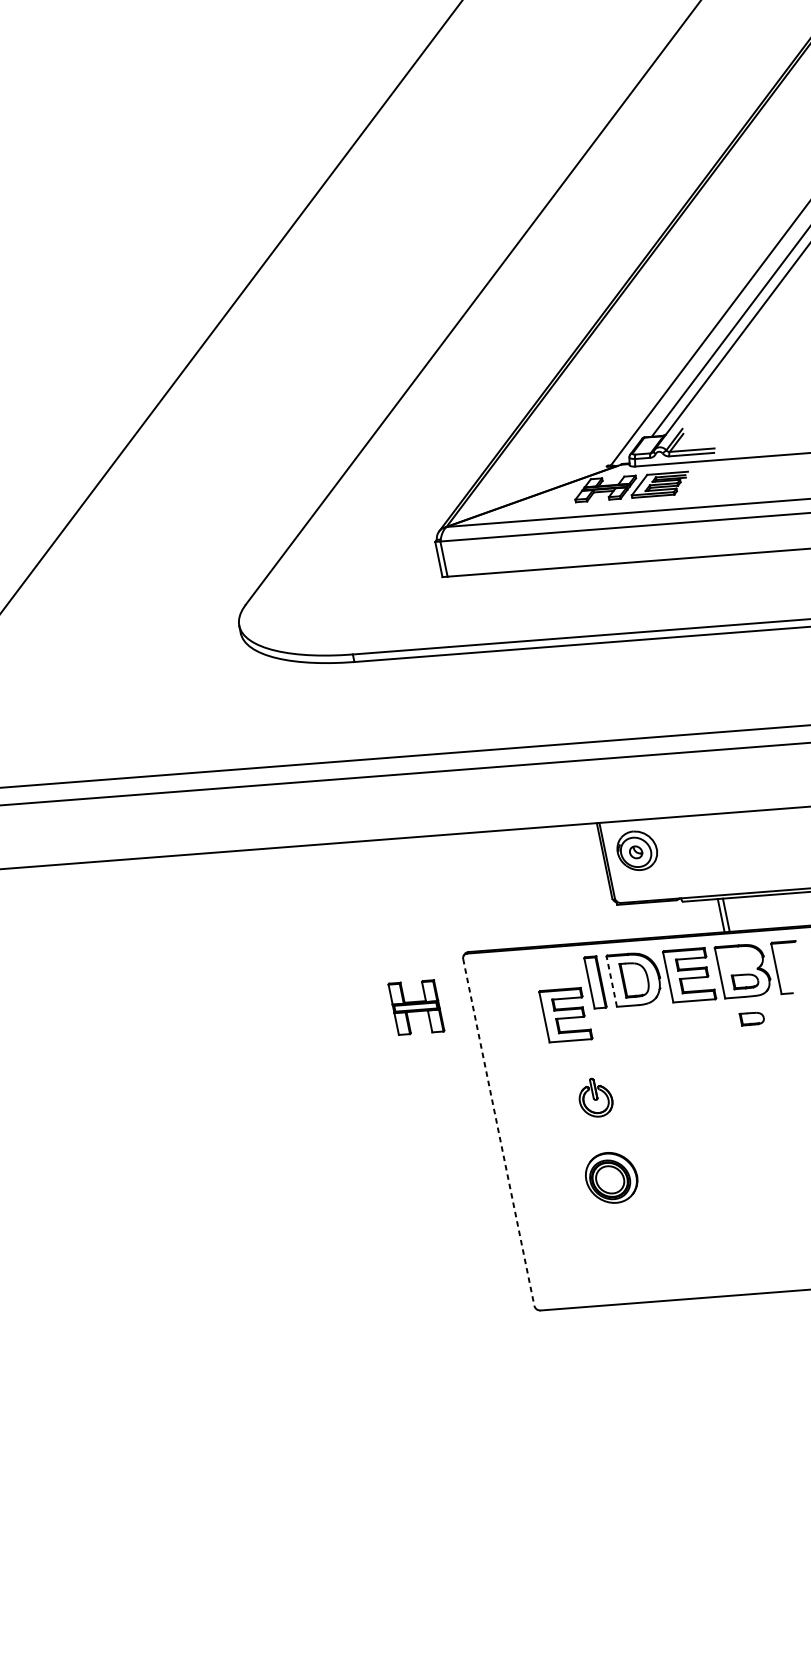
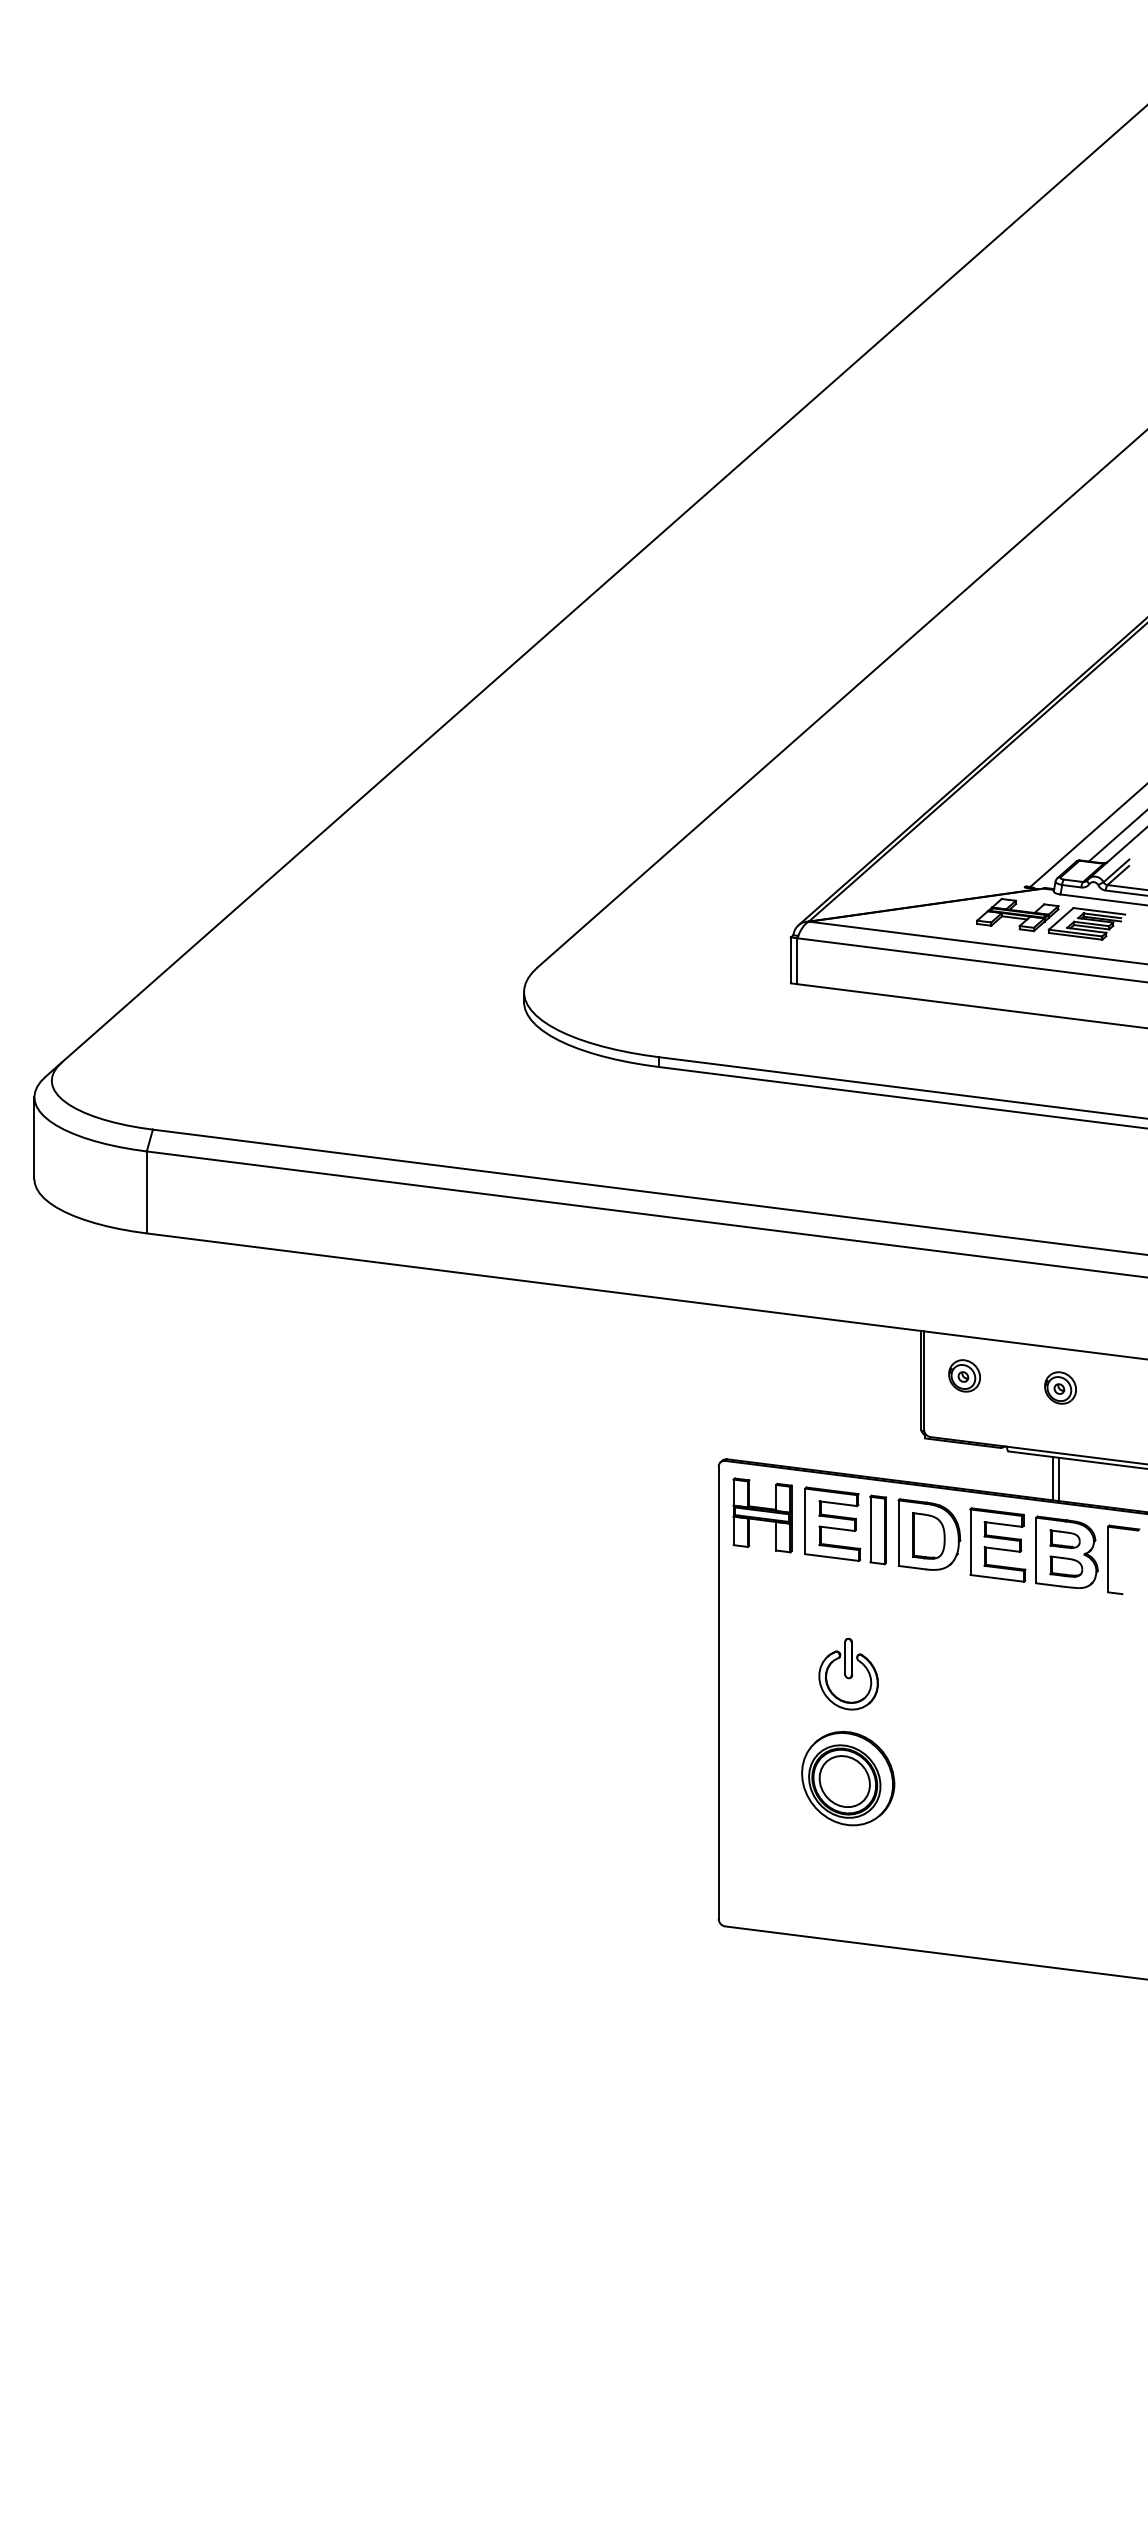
part: (712, 844) -> (1060, 1387), added
part: (637, 850) -> (964, 1375), size x0.62
line: (611, 981) -> (898, 1533), dashed -> solid
part: (416, 1007) -> (762, 1515), moved
part: (565, 1014) -> (832, 1523), moved
part: (751, 1018) -> (1064, 1539), moved
part: (595, 1097) -> (848, 1674), size x1.43
line: (498, 1132) -> (718, 1693), dashed -> solid
part: (611, 1177) -> (848, 1778), size x1.43

